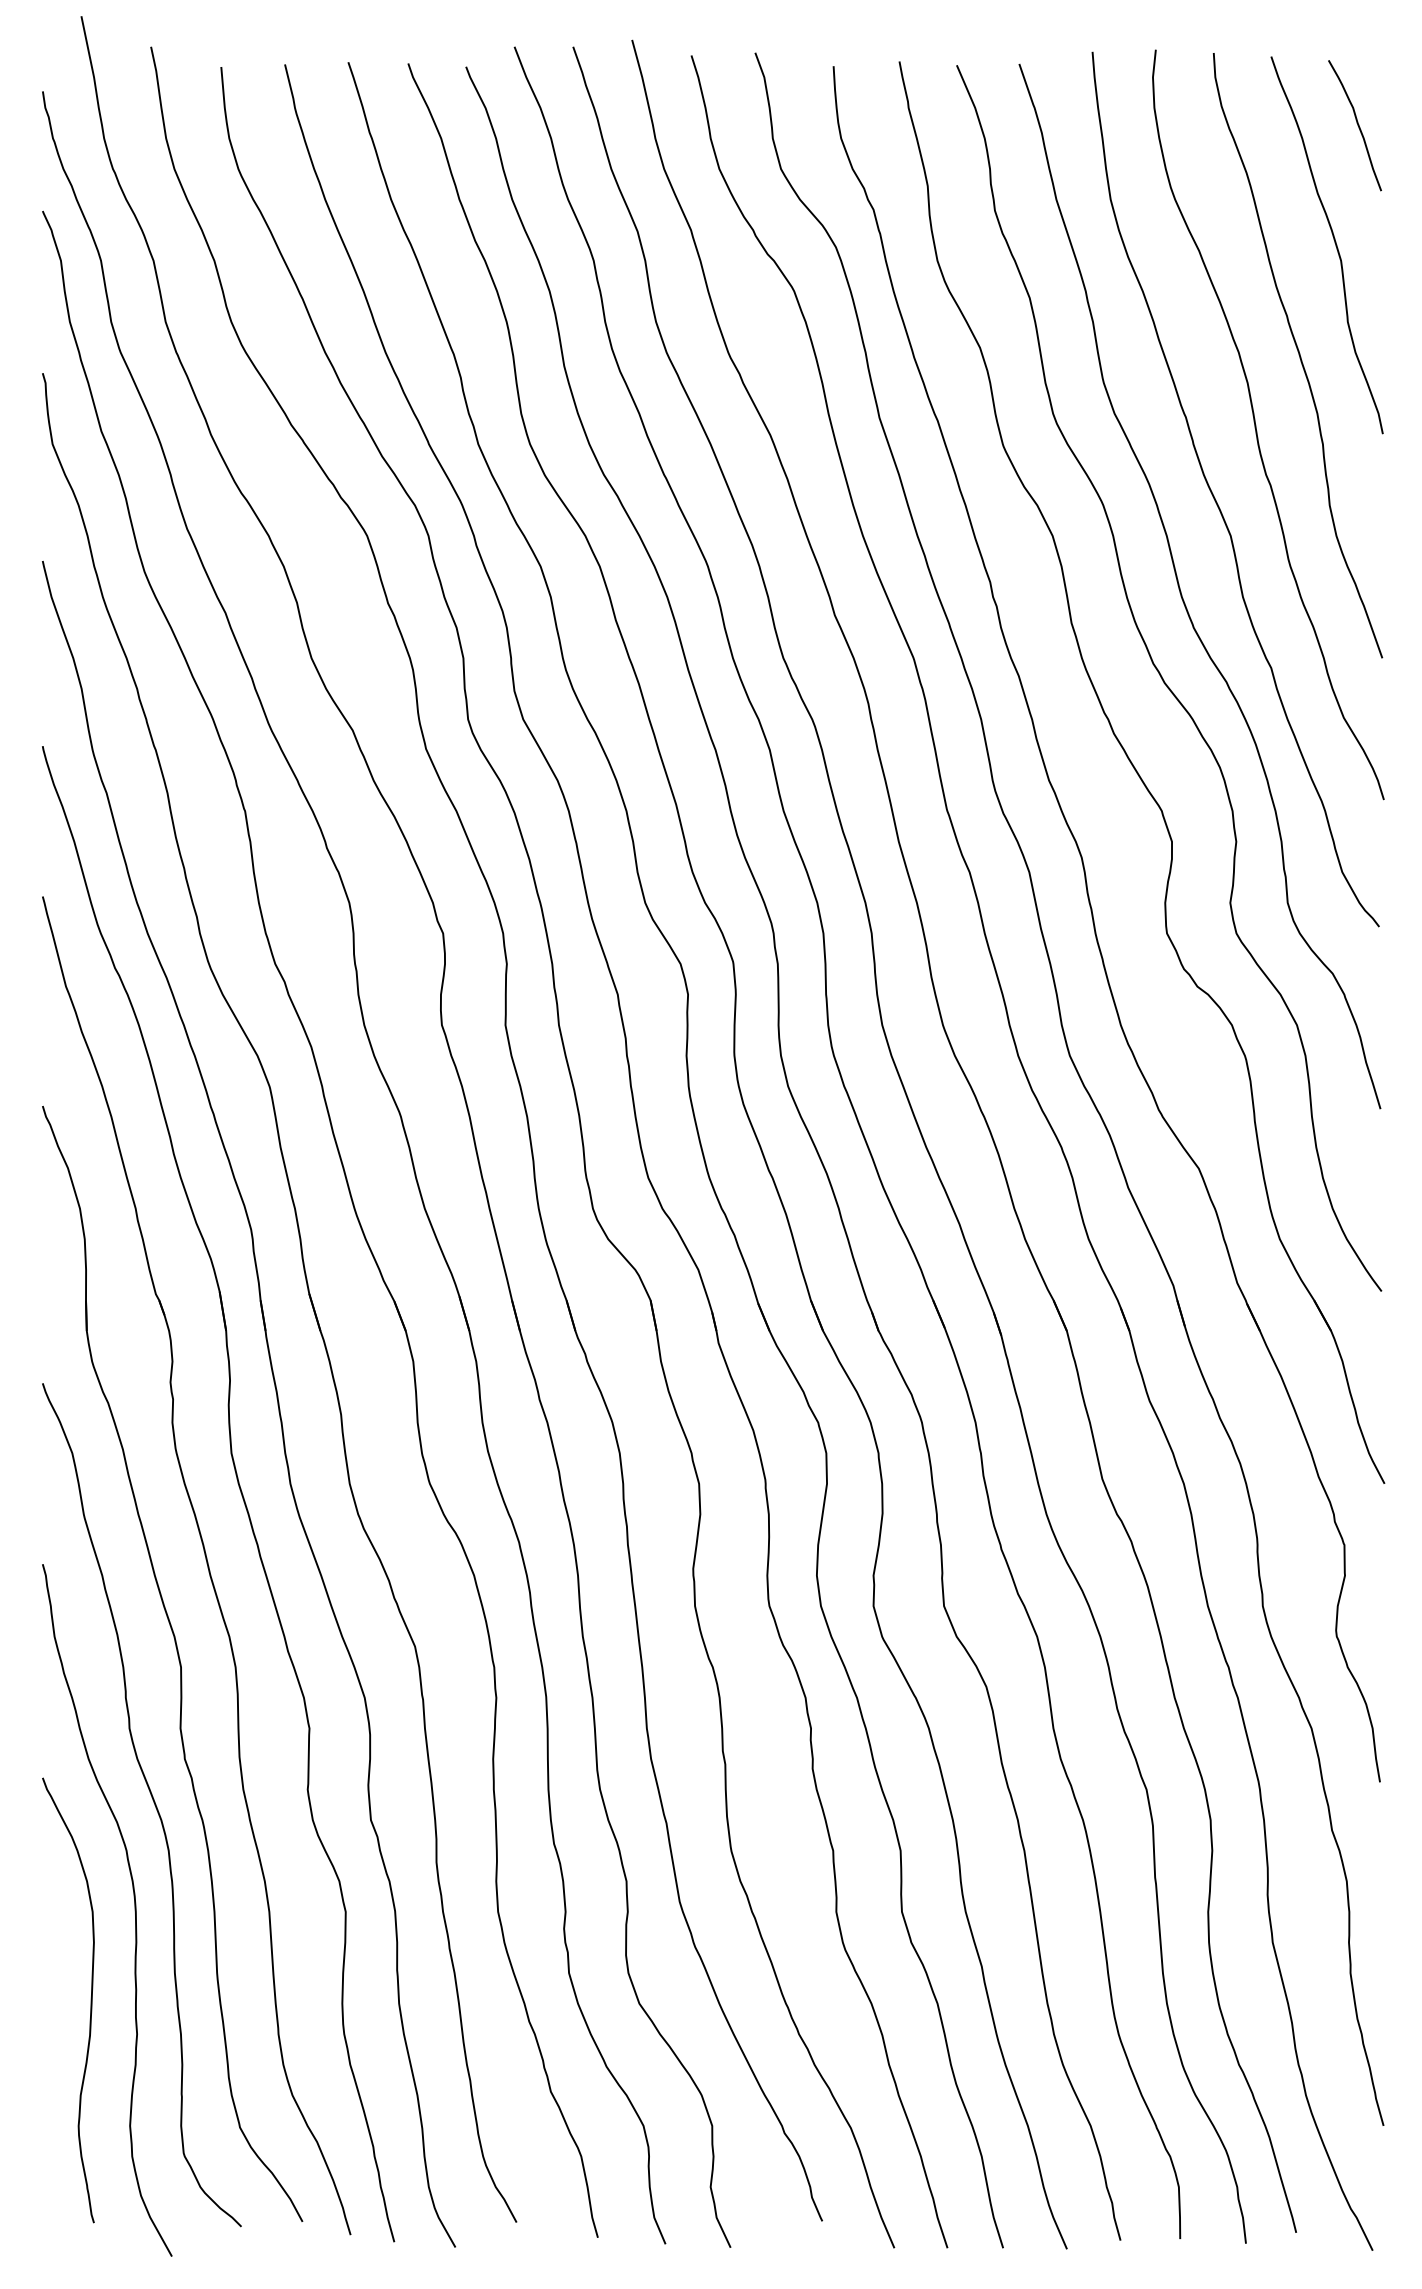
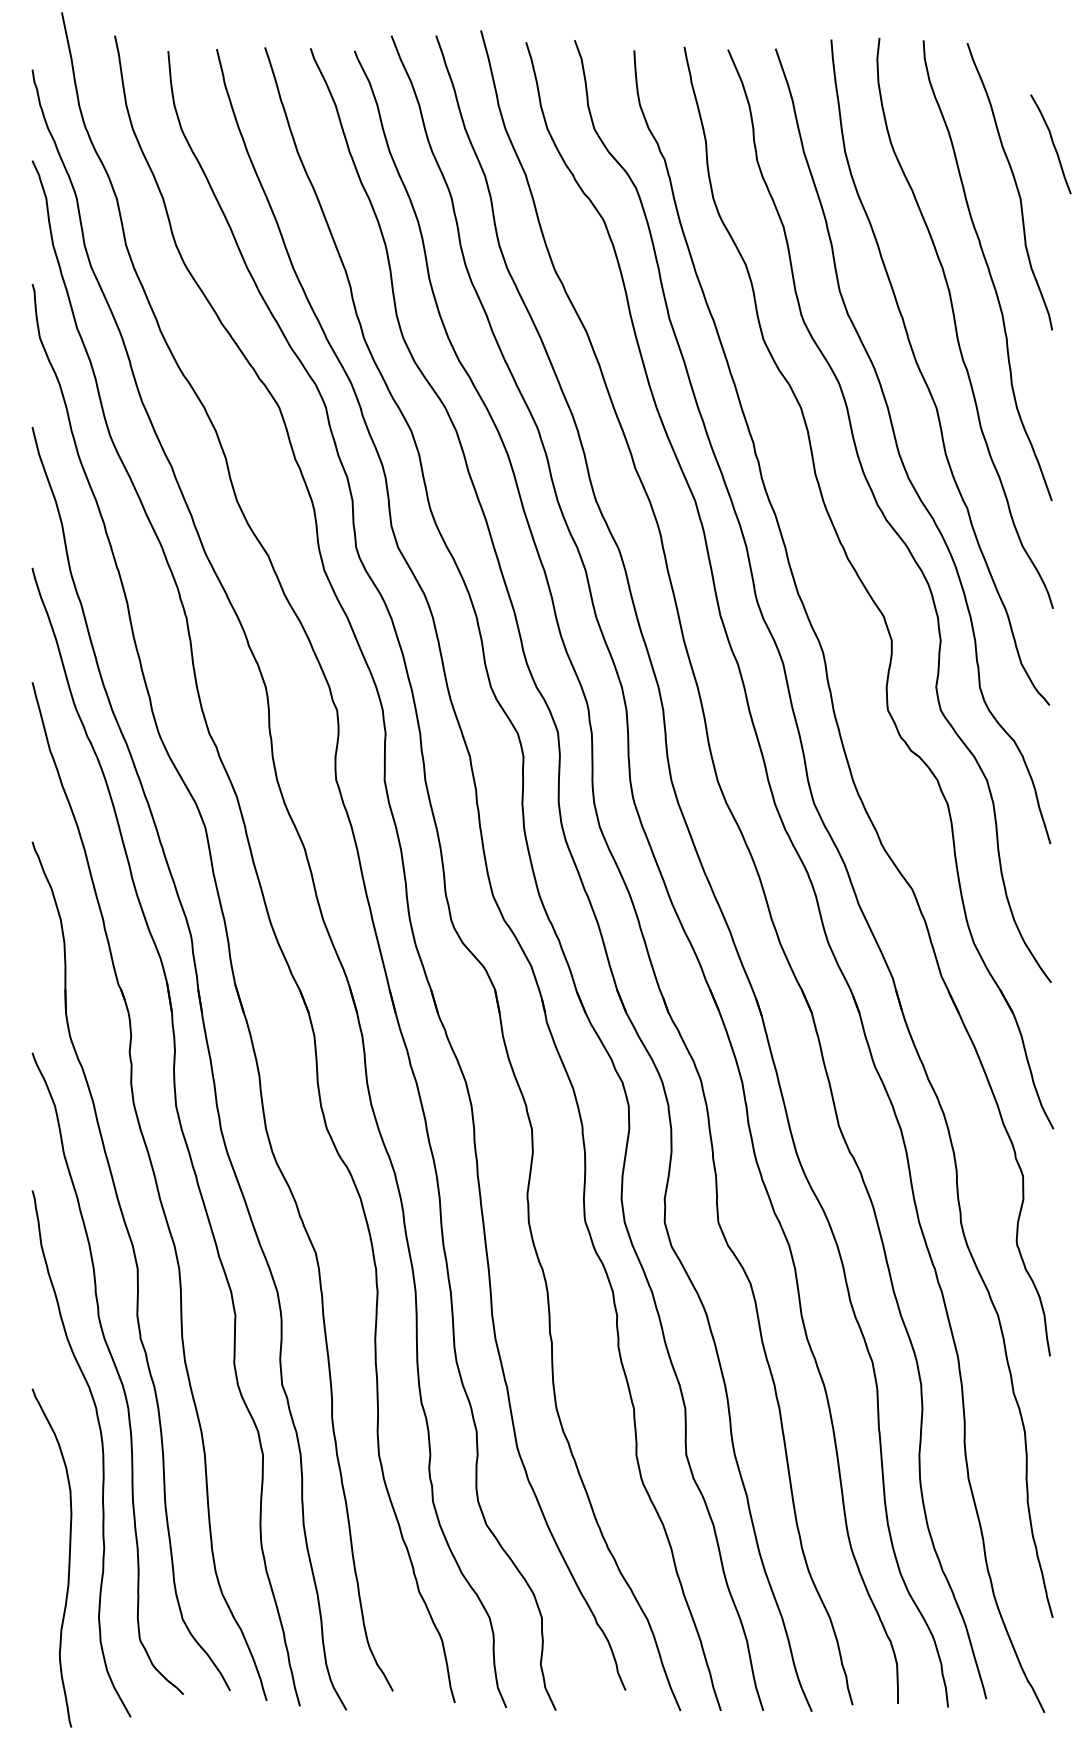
curve: (1356, 123) -> (1052, 142), moved
curve: (90, 2000) -> (68, 1558), moved

